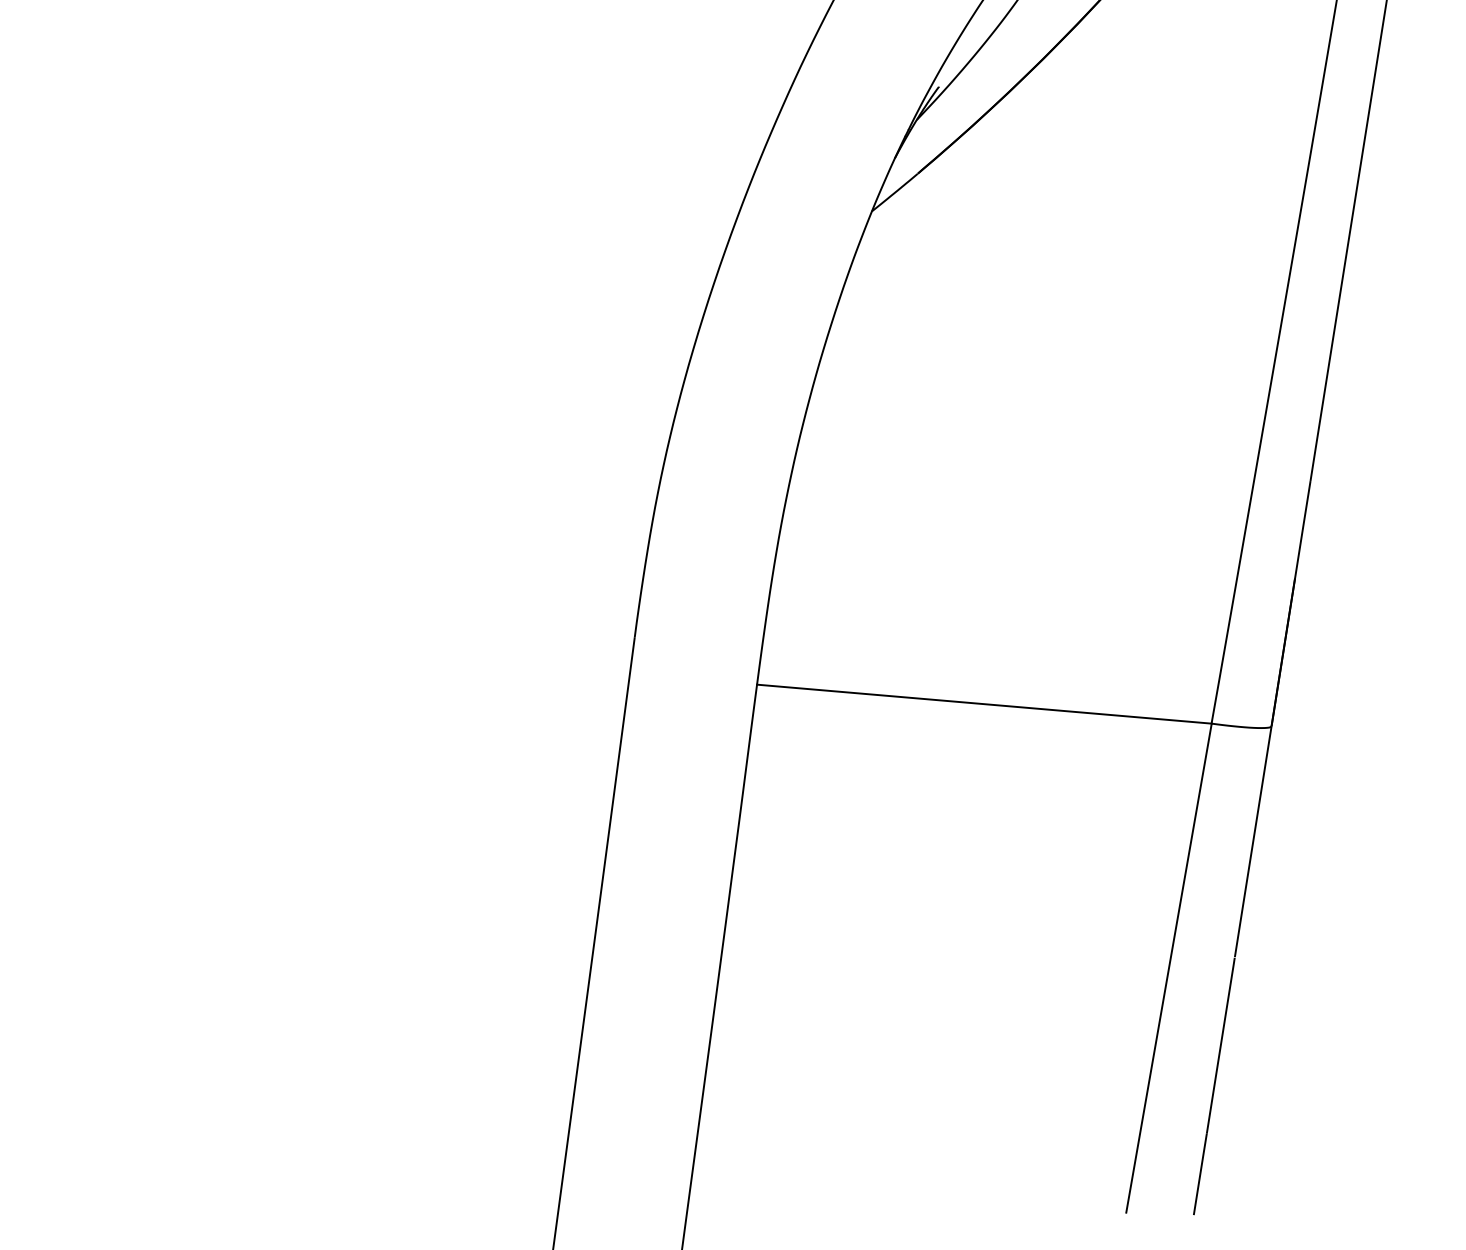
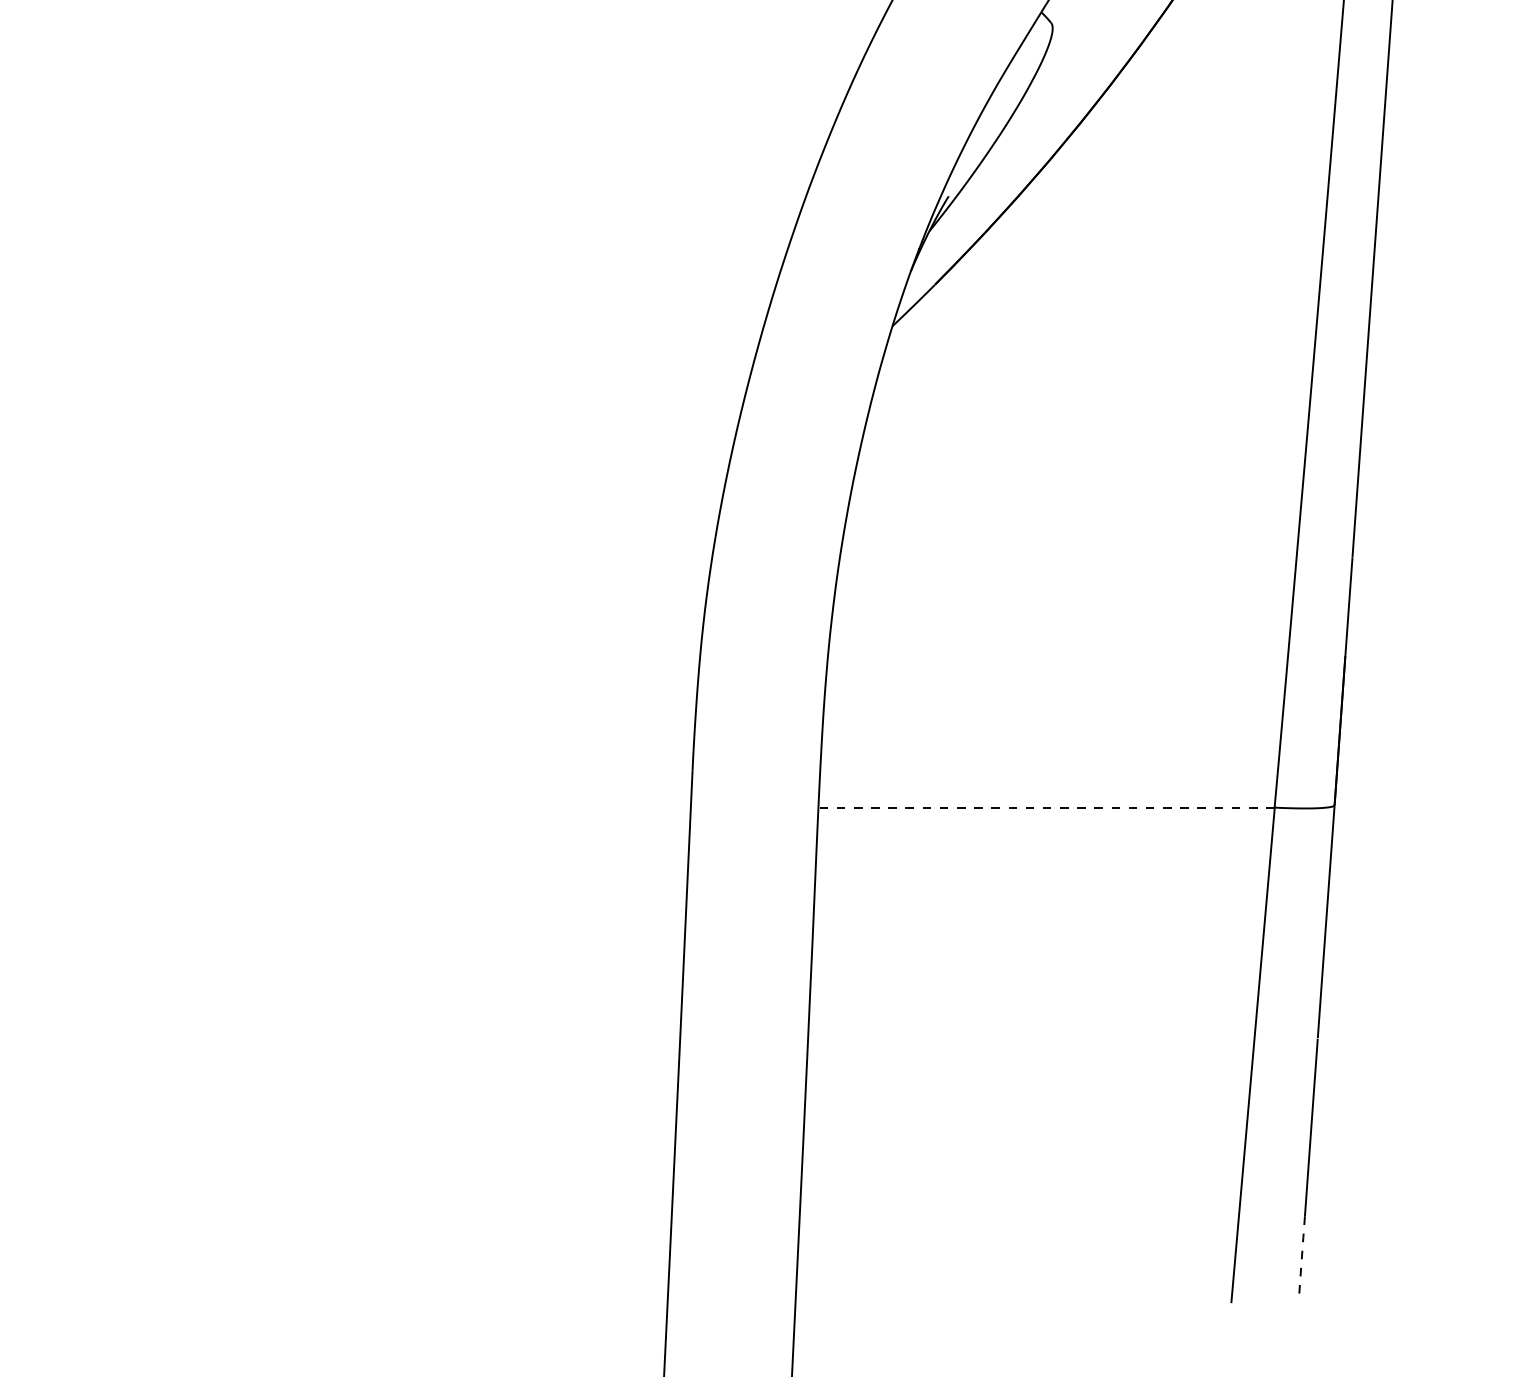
line: (984, 704) -> (1046, 807), solid -> dashed
line: (1199, 1174) -> (1301, 1257), solid -> dashed

